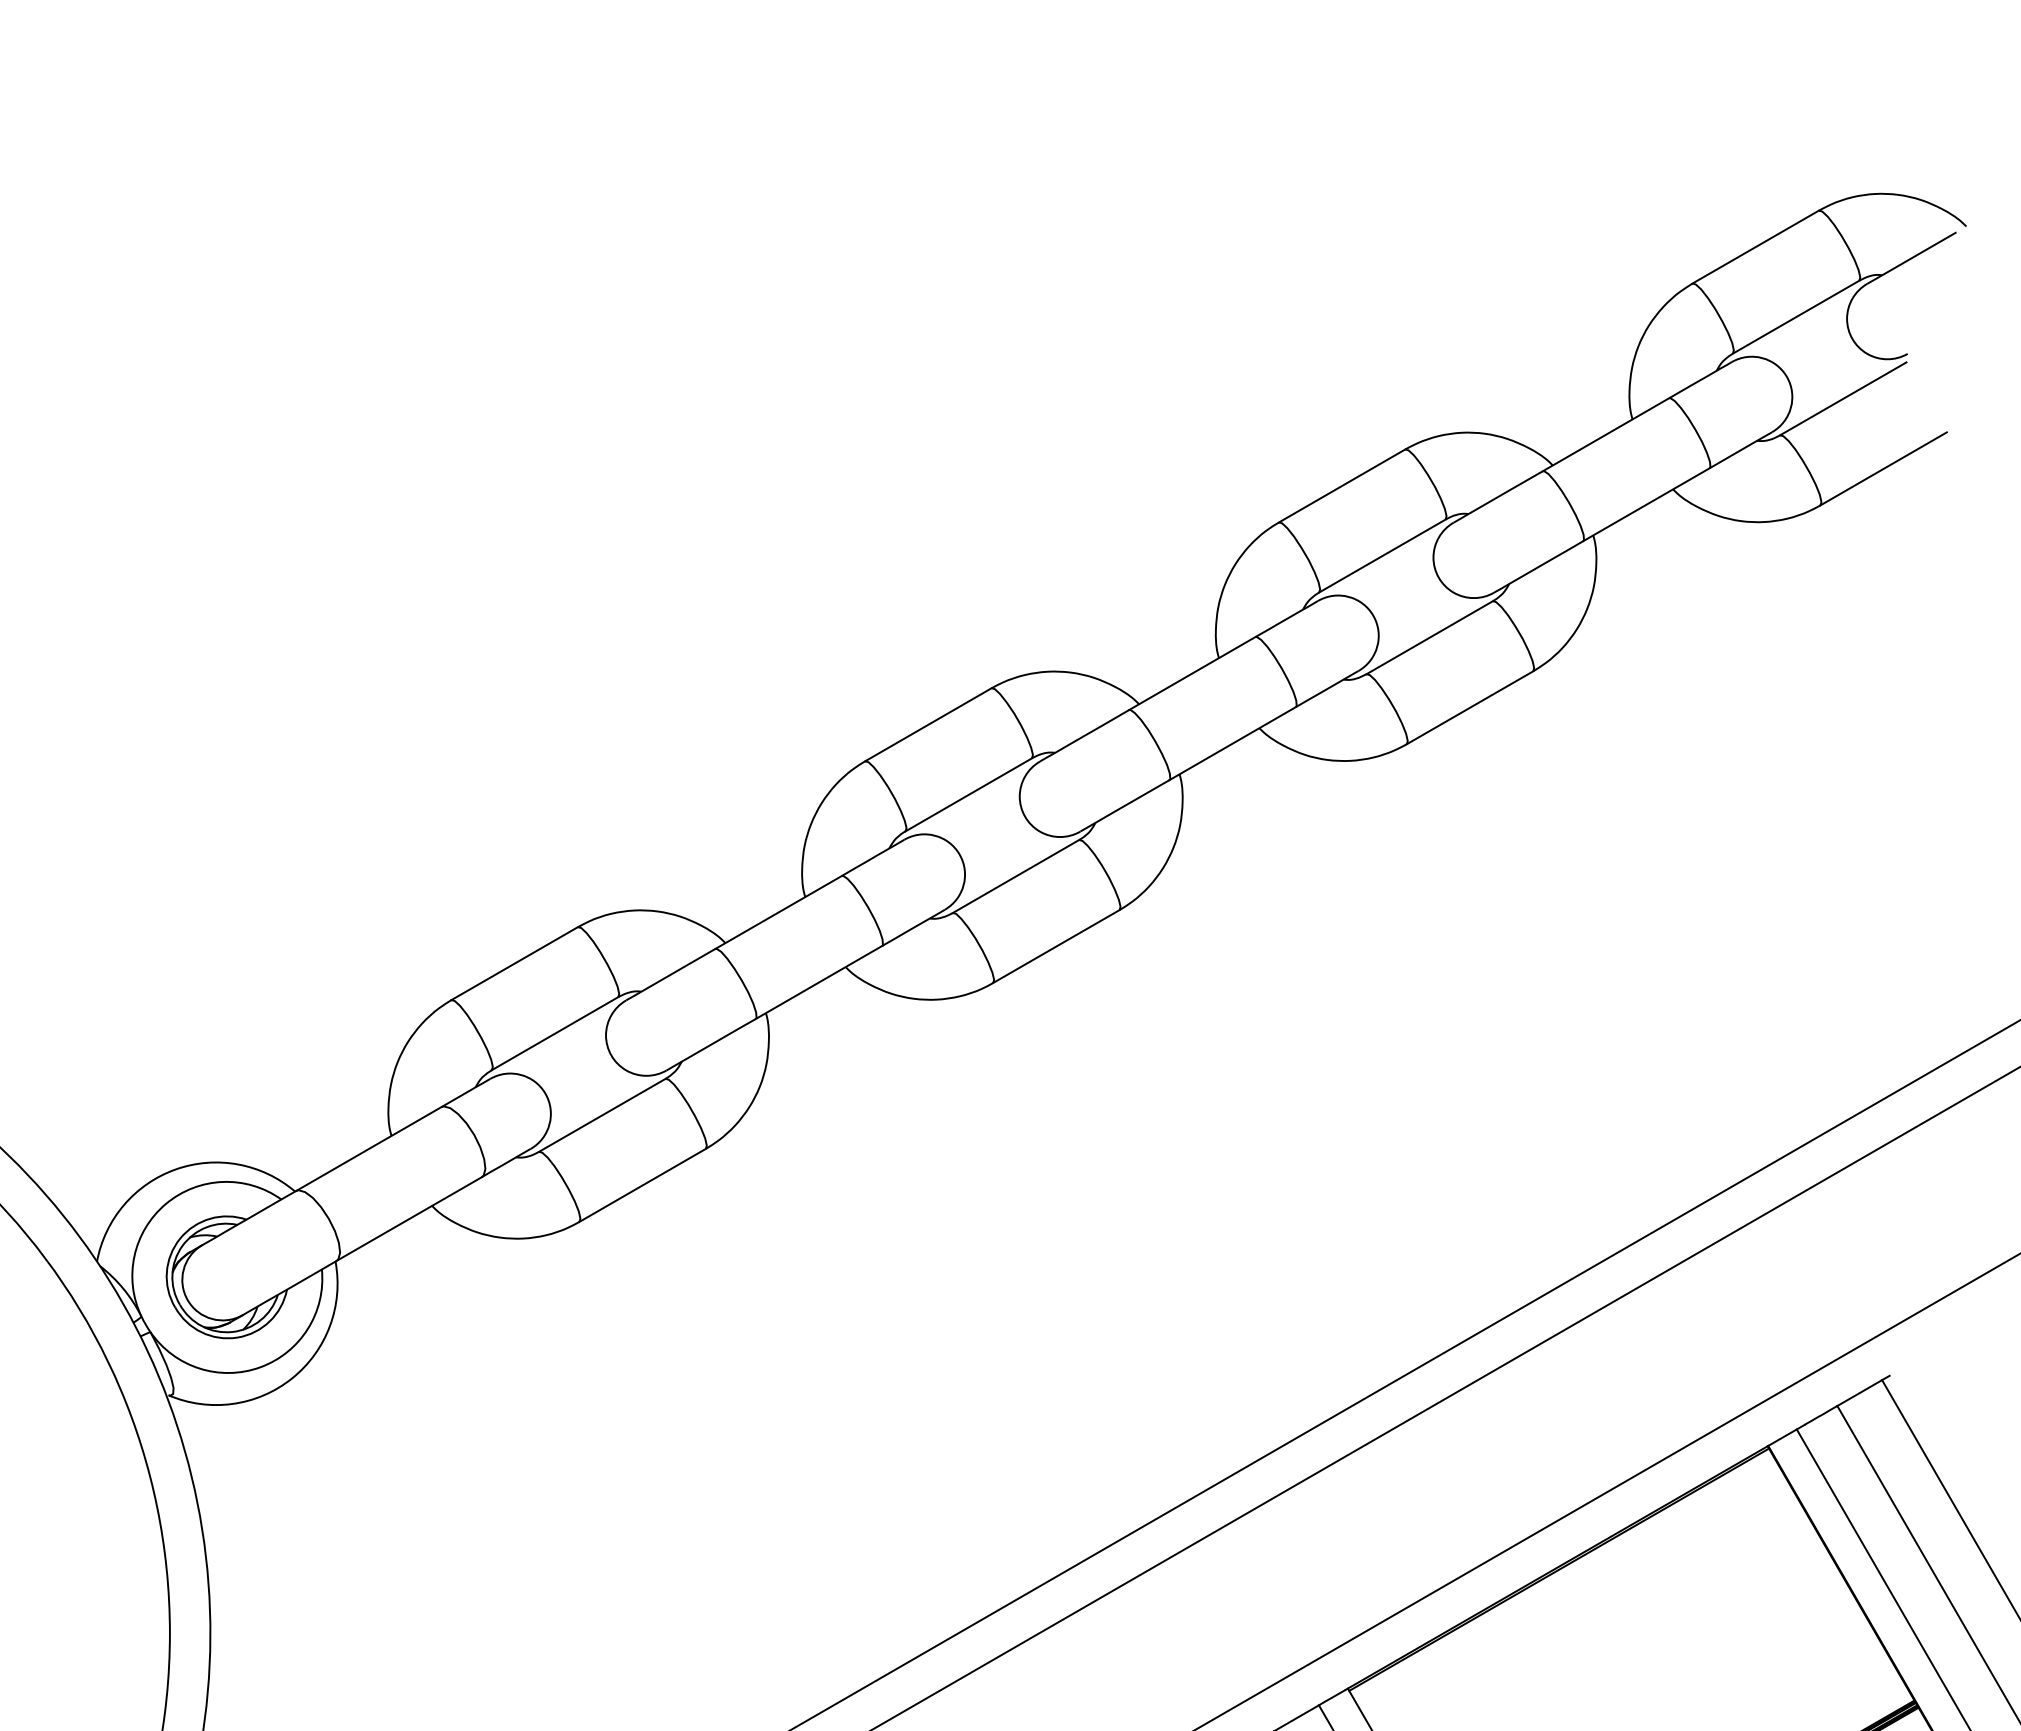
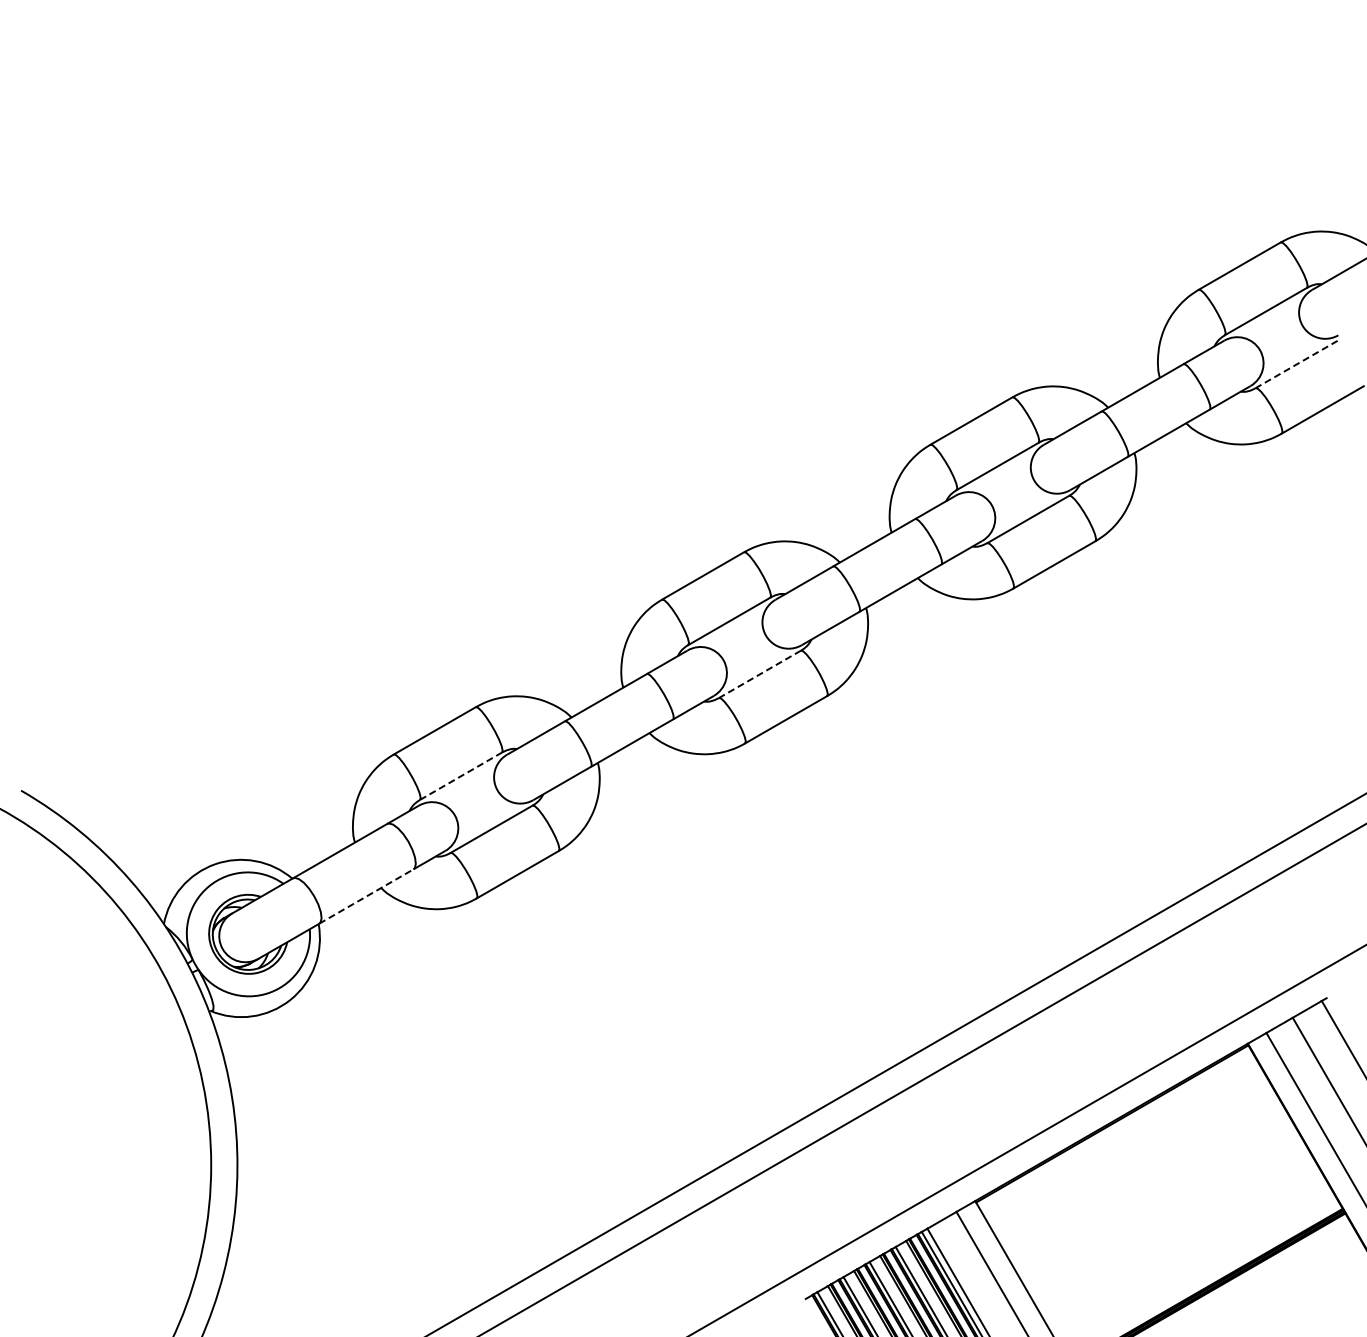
line: (1843, 398) -> (1296, 364), solid -> dashed
line: (1015, 876) -> (759, 674), solid -> dashed
line: (555, 1034) -> (461, 776), solid -> dashed
line: (409, 1219) -> (366, 896), solid -> dashed

